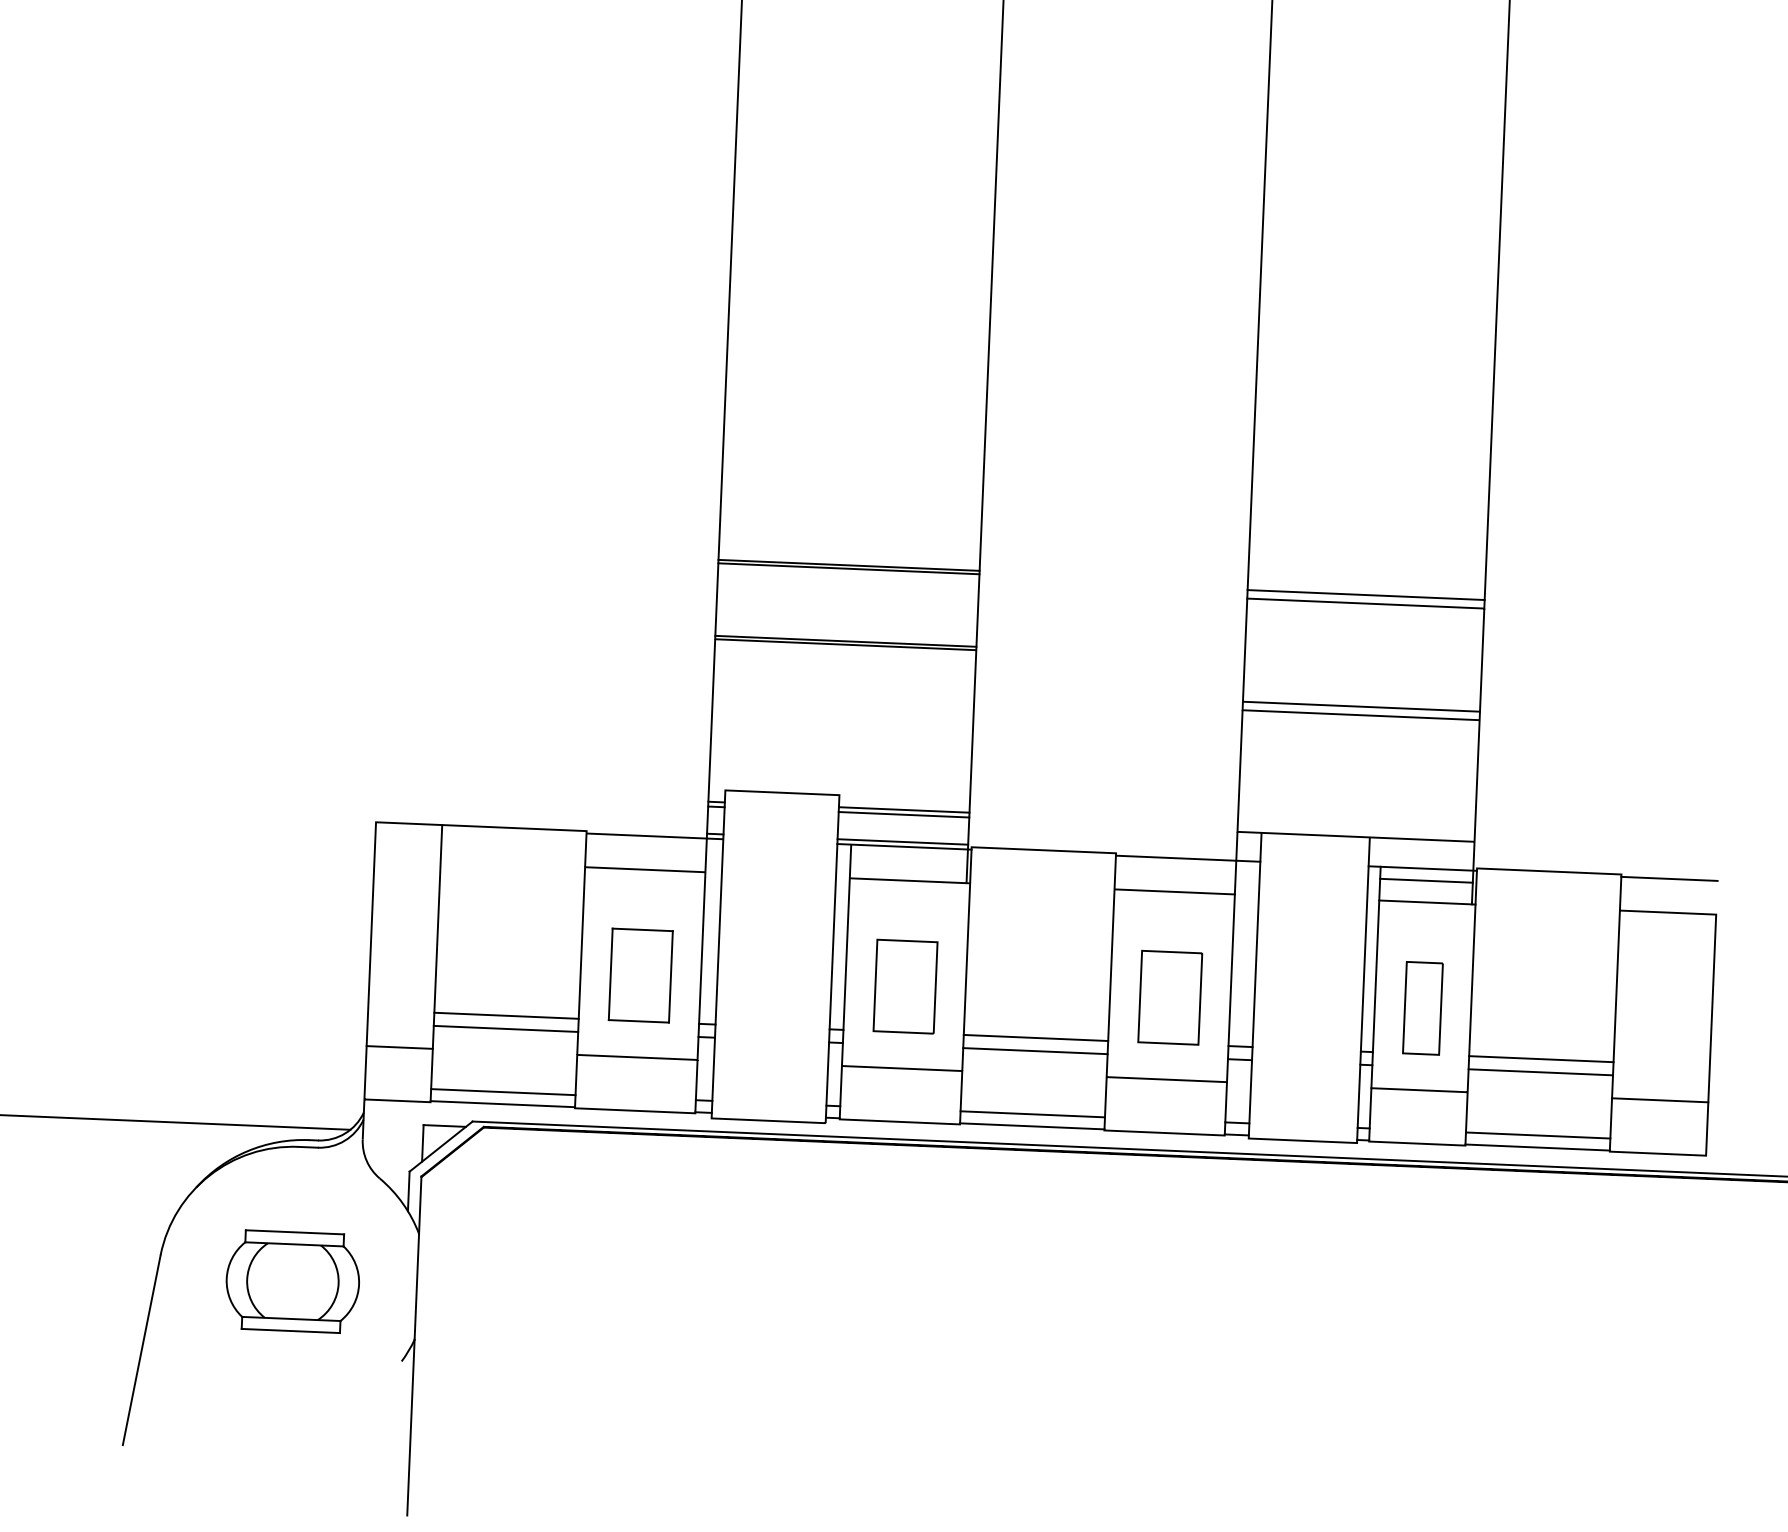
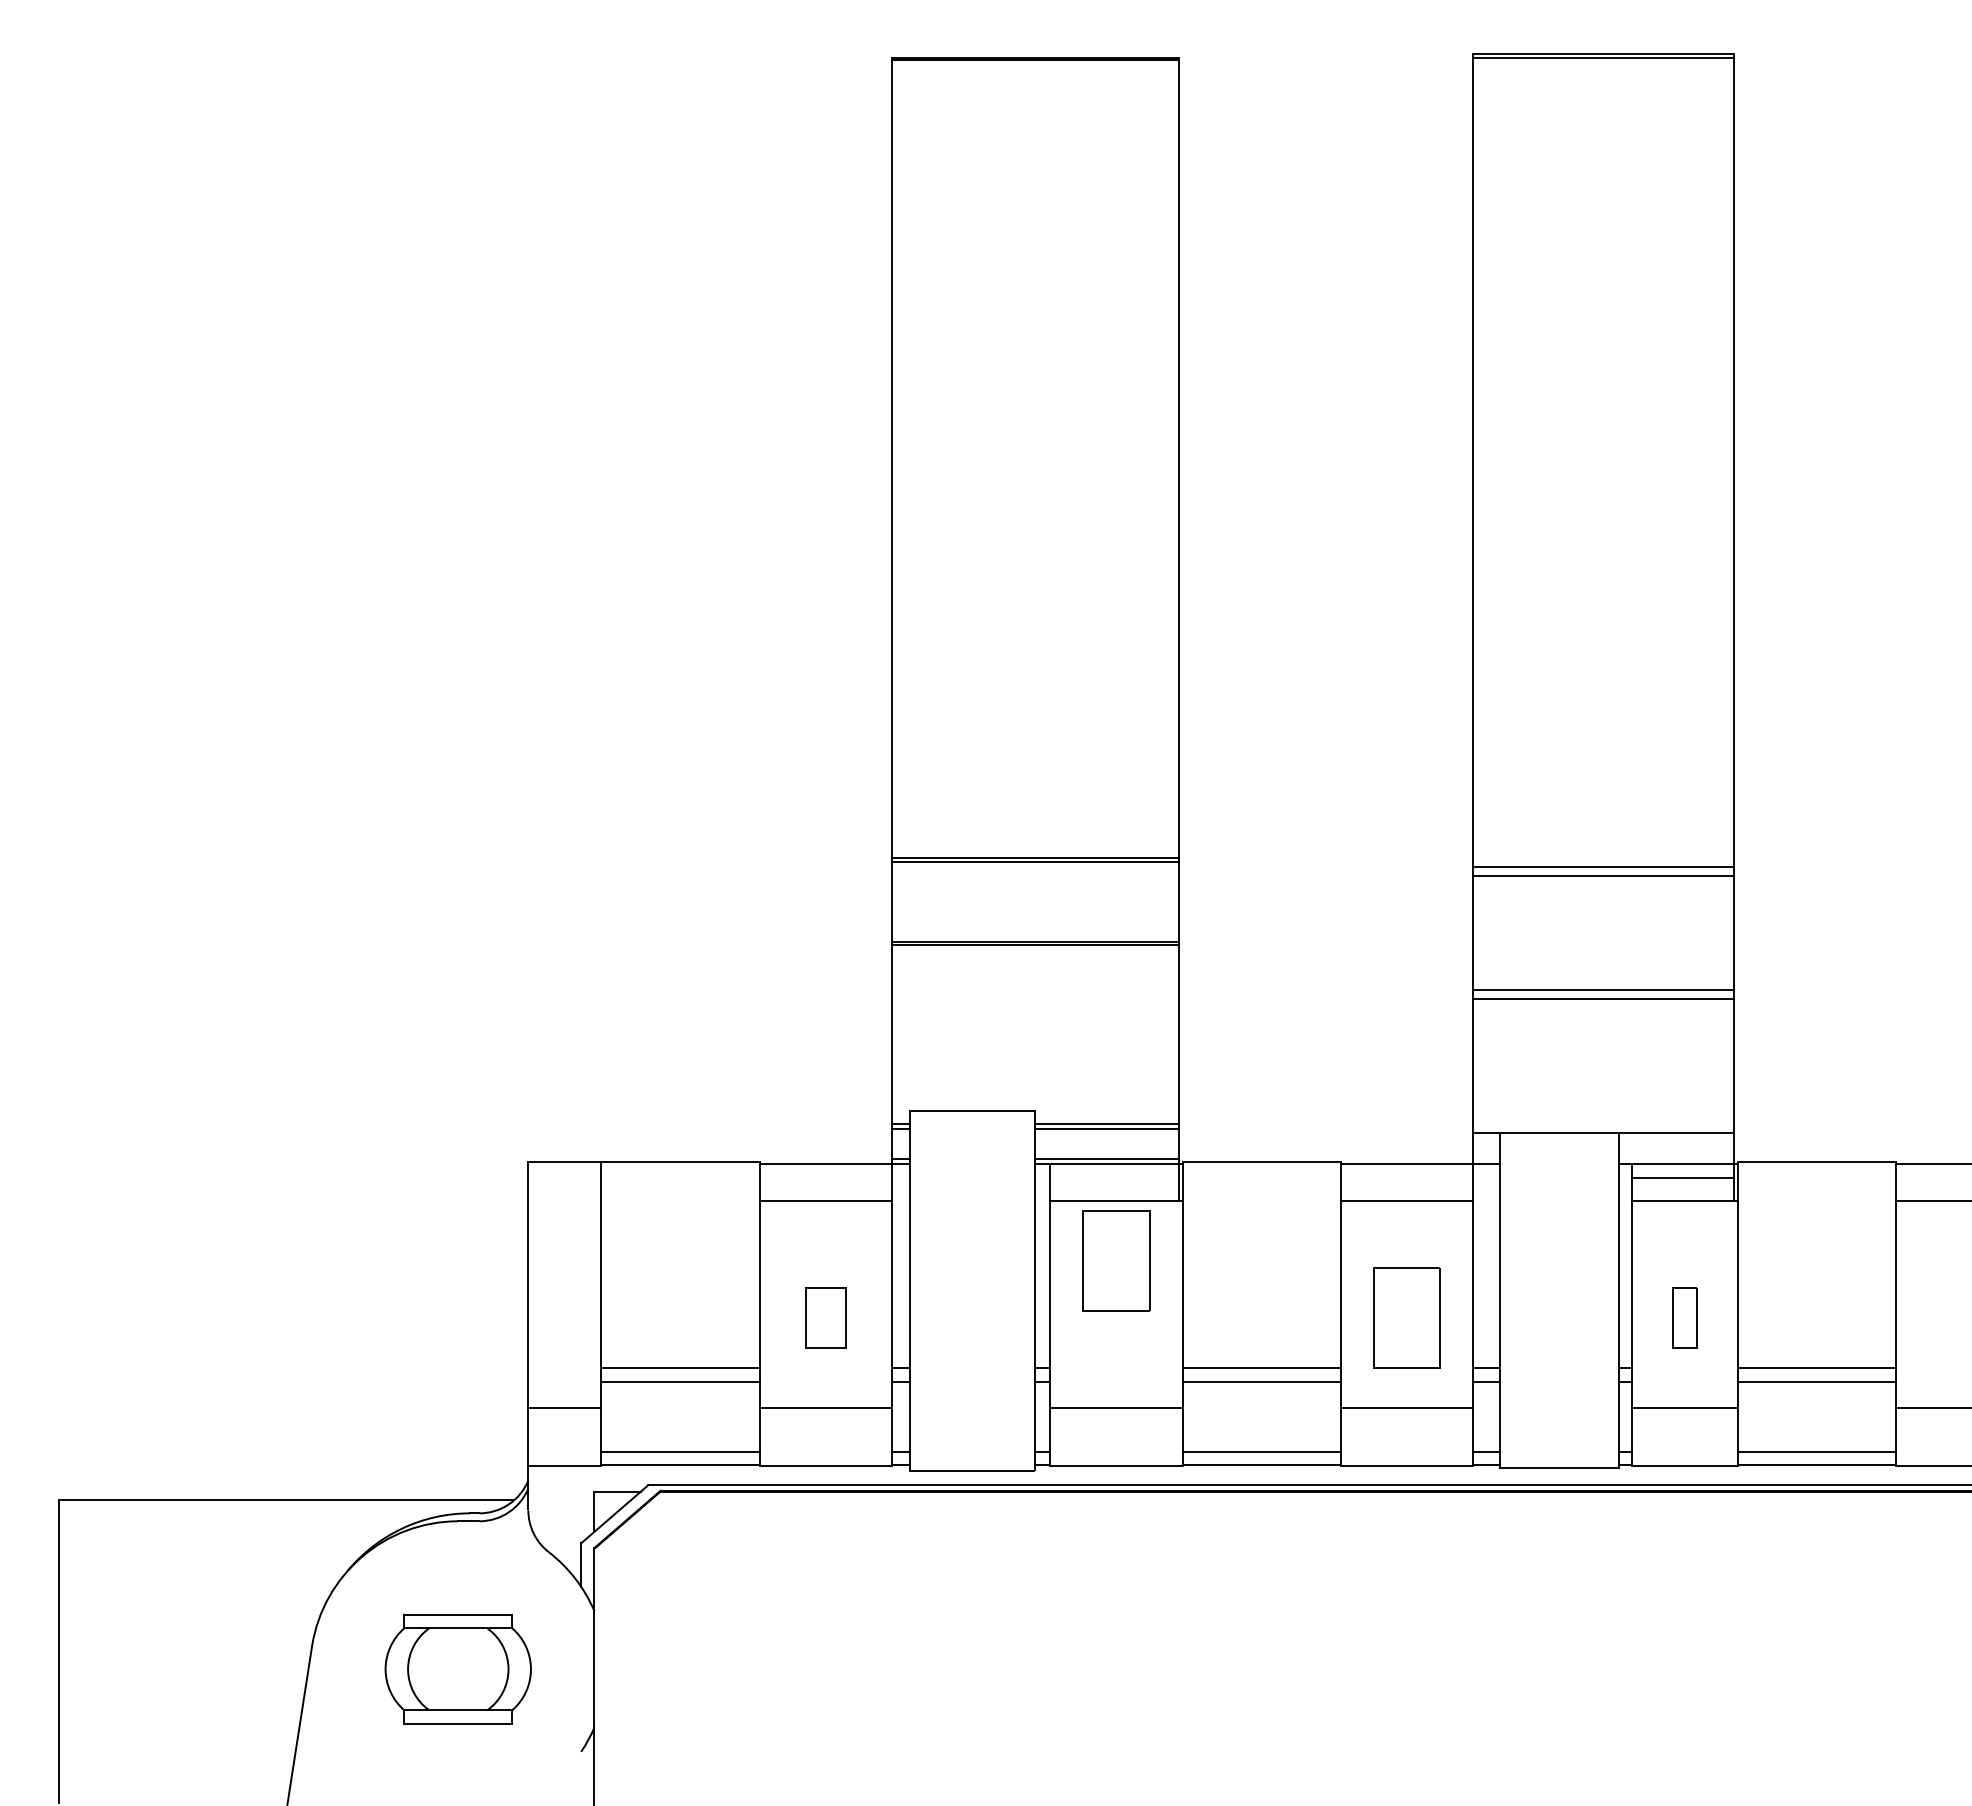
part: (640, 975) -> (825, 1317), size x0.6
part: (905, 986) -> (1116, 1260), moved
part: (1422, 1008) -> (1684, 1317), size x0.6

